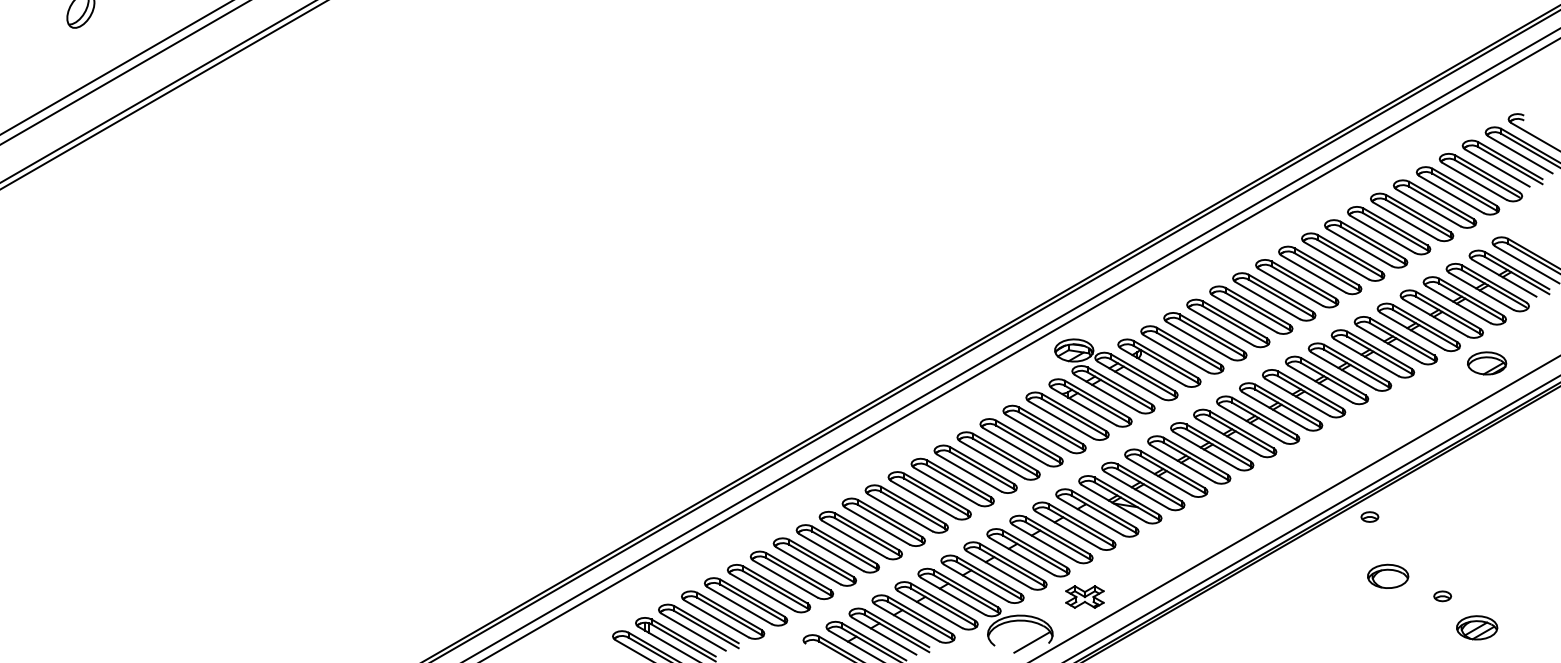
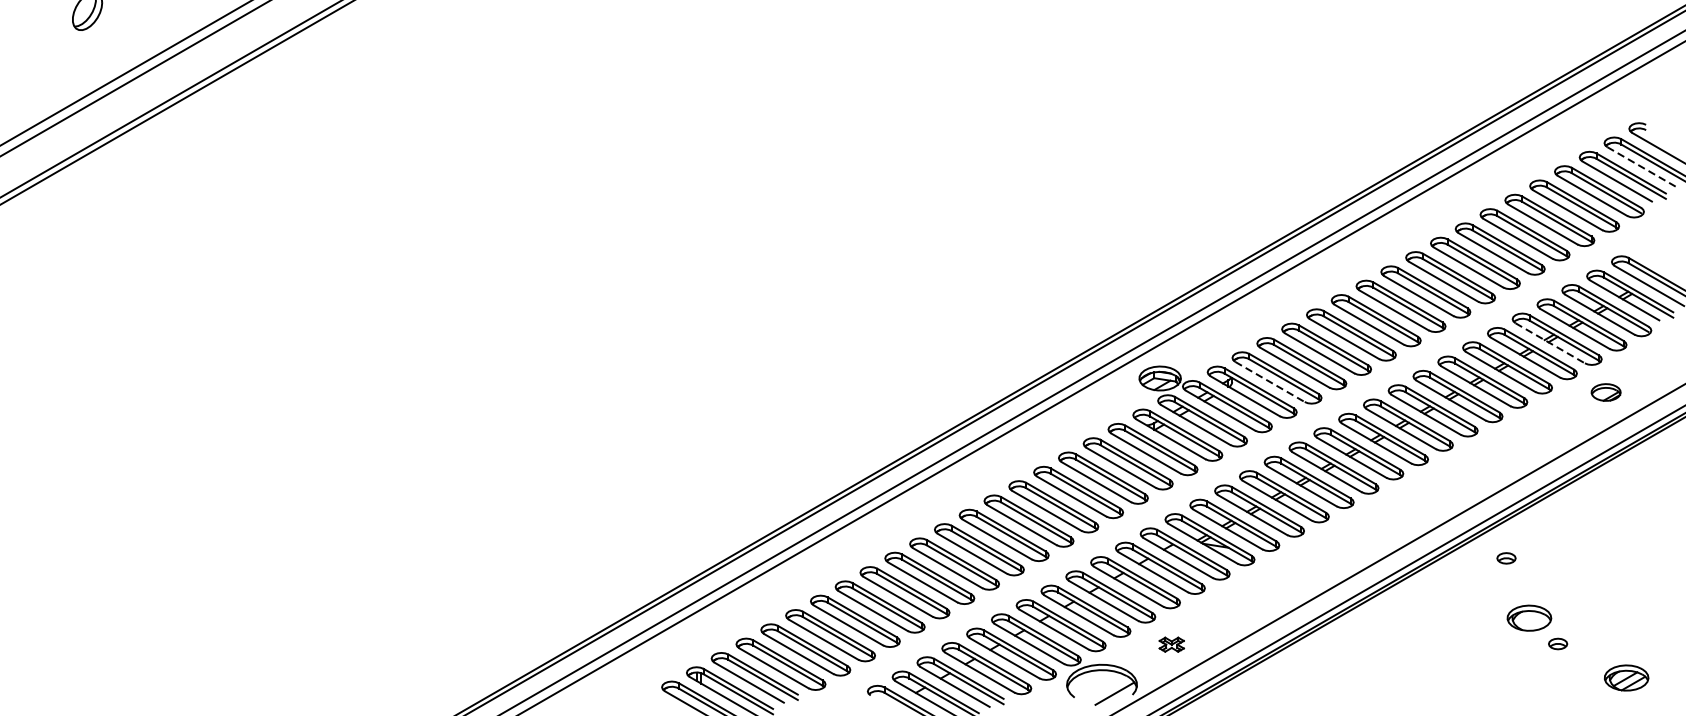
line: (1520, 155) -> (1642, 167), solid -> dashed
line: (1435, 318) -> (1550, 343), solid -> dashed
line: (1176, 353) -> (1270, 381), solid -> dashed
part: (1487, 363) -> (1606, 392), size x0.7
part: (1369, 516) -> (1506, 557), moved
part: (1388, 575) -> (1529, 617), moved
part: (1084, 596) -> (1171, 644), size x0.6
part: (1477, 627) -> (1627, 677), moved

